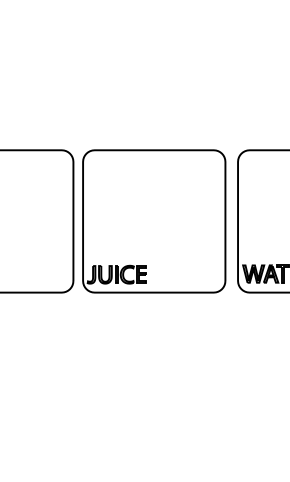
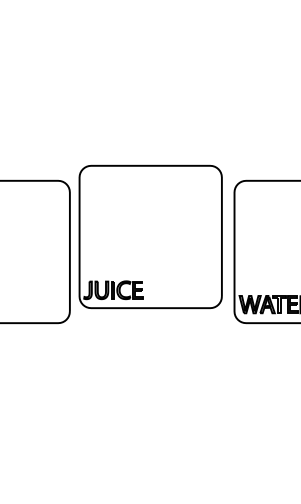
part: (154, 220) -> (150, 236), moved

